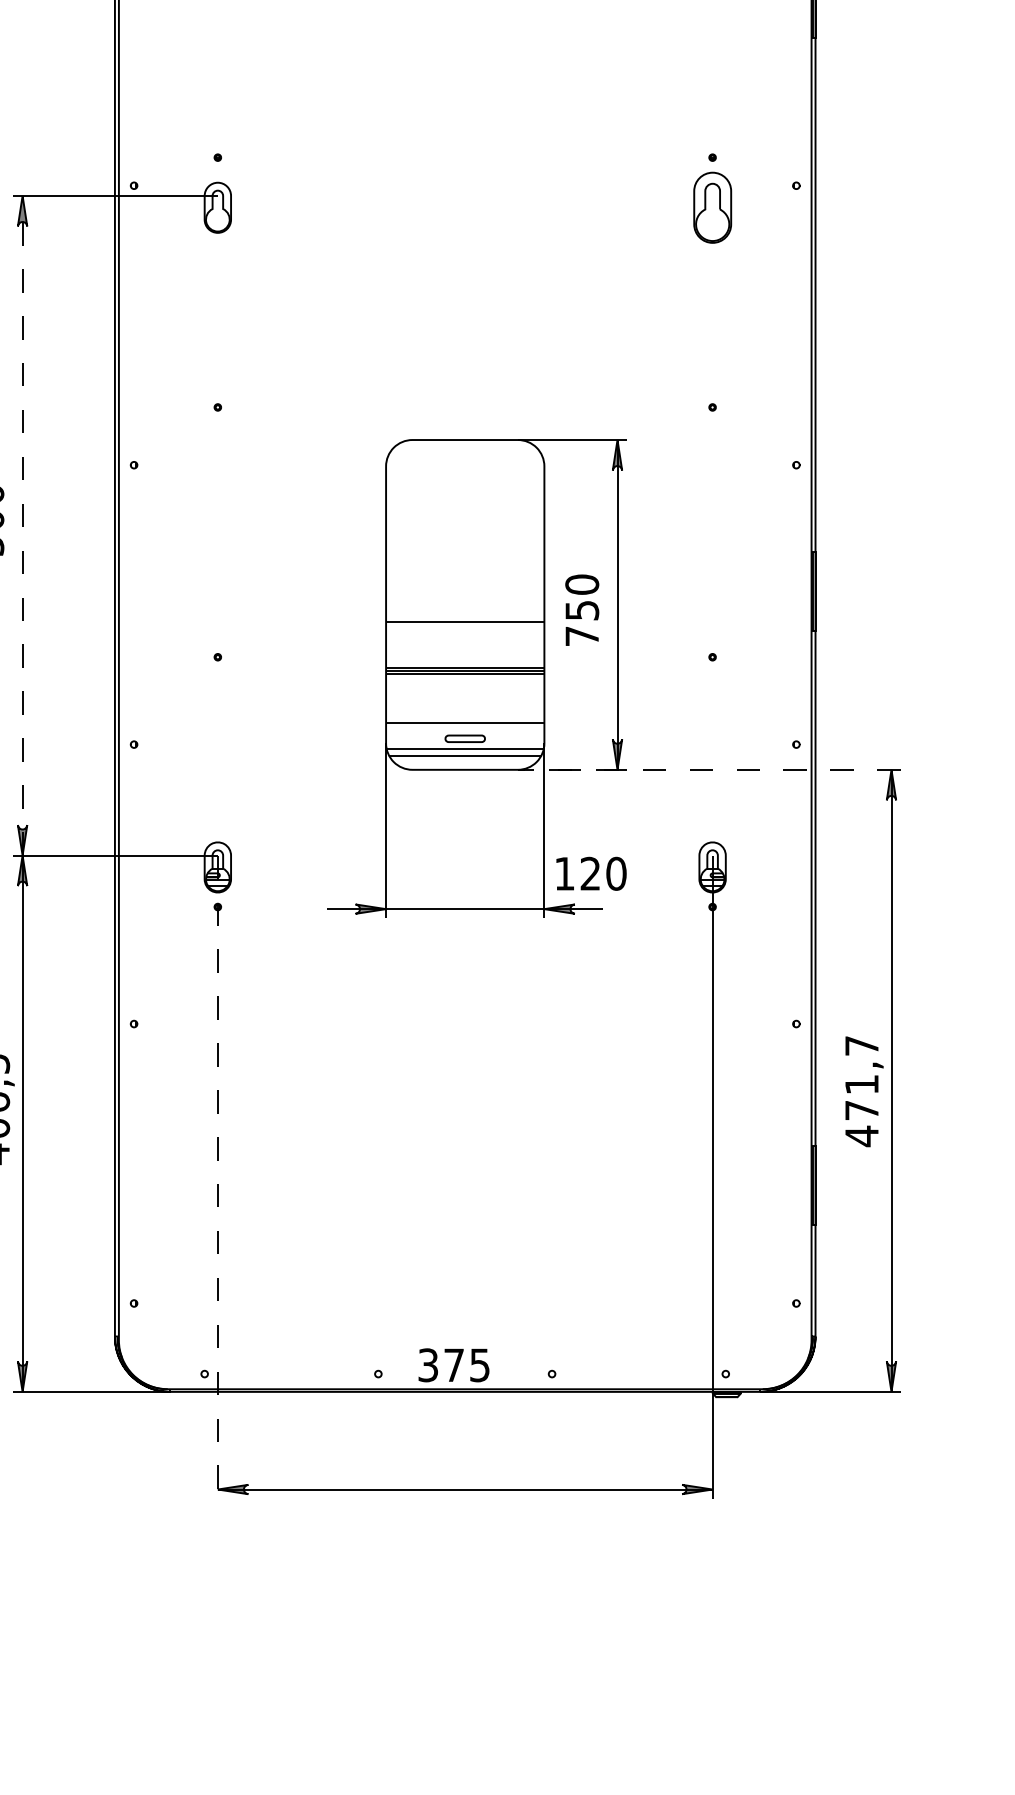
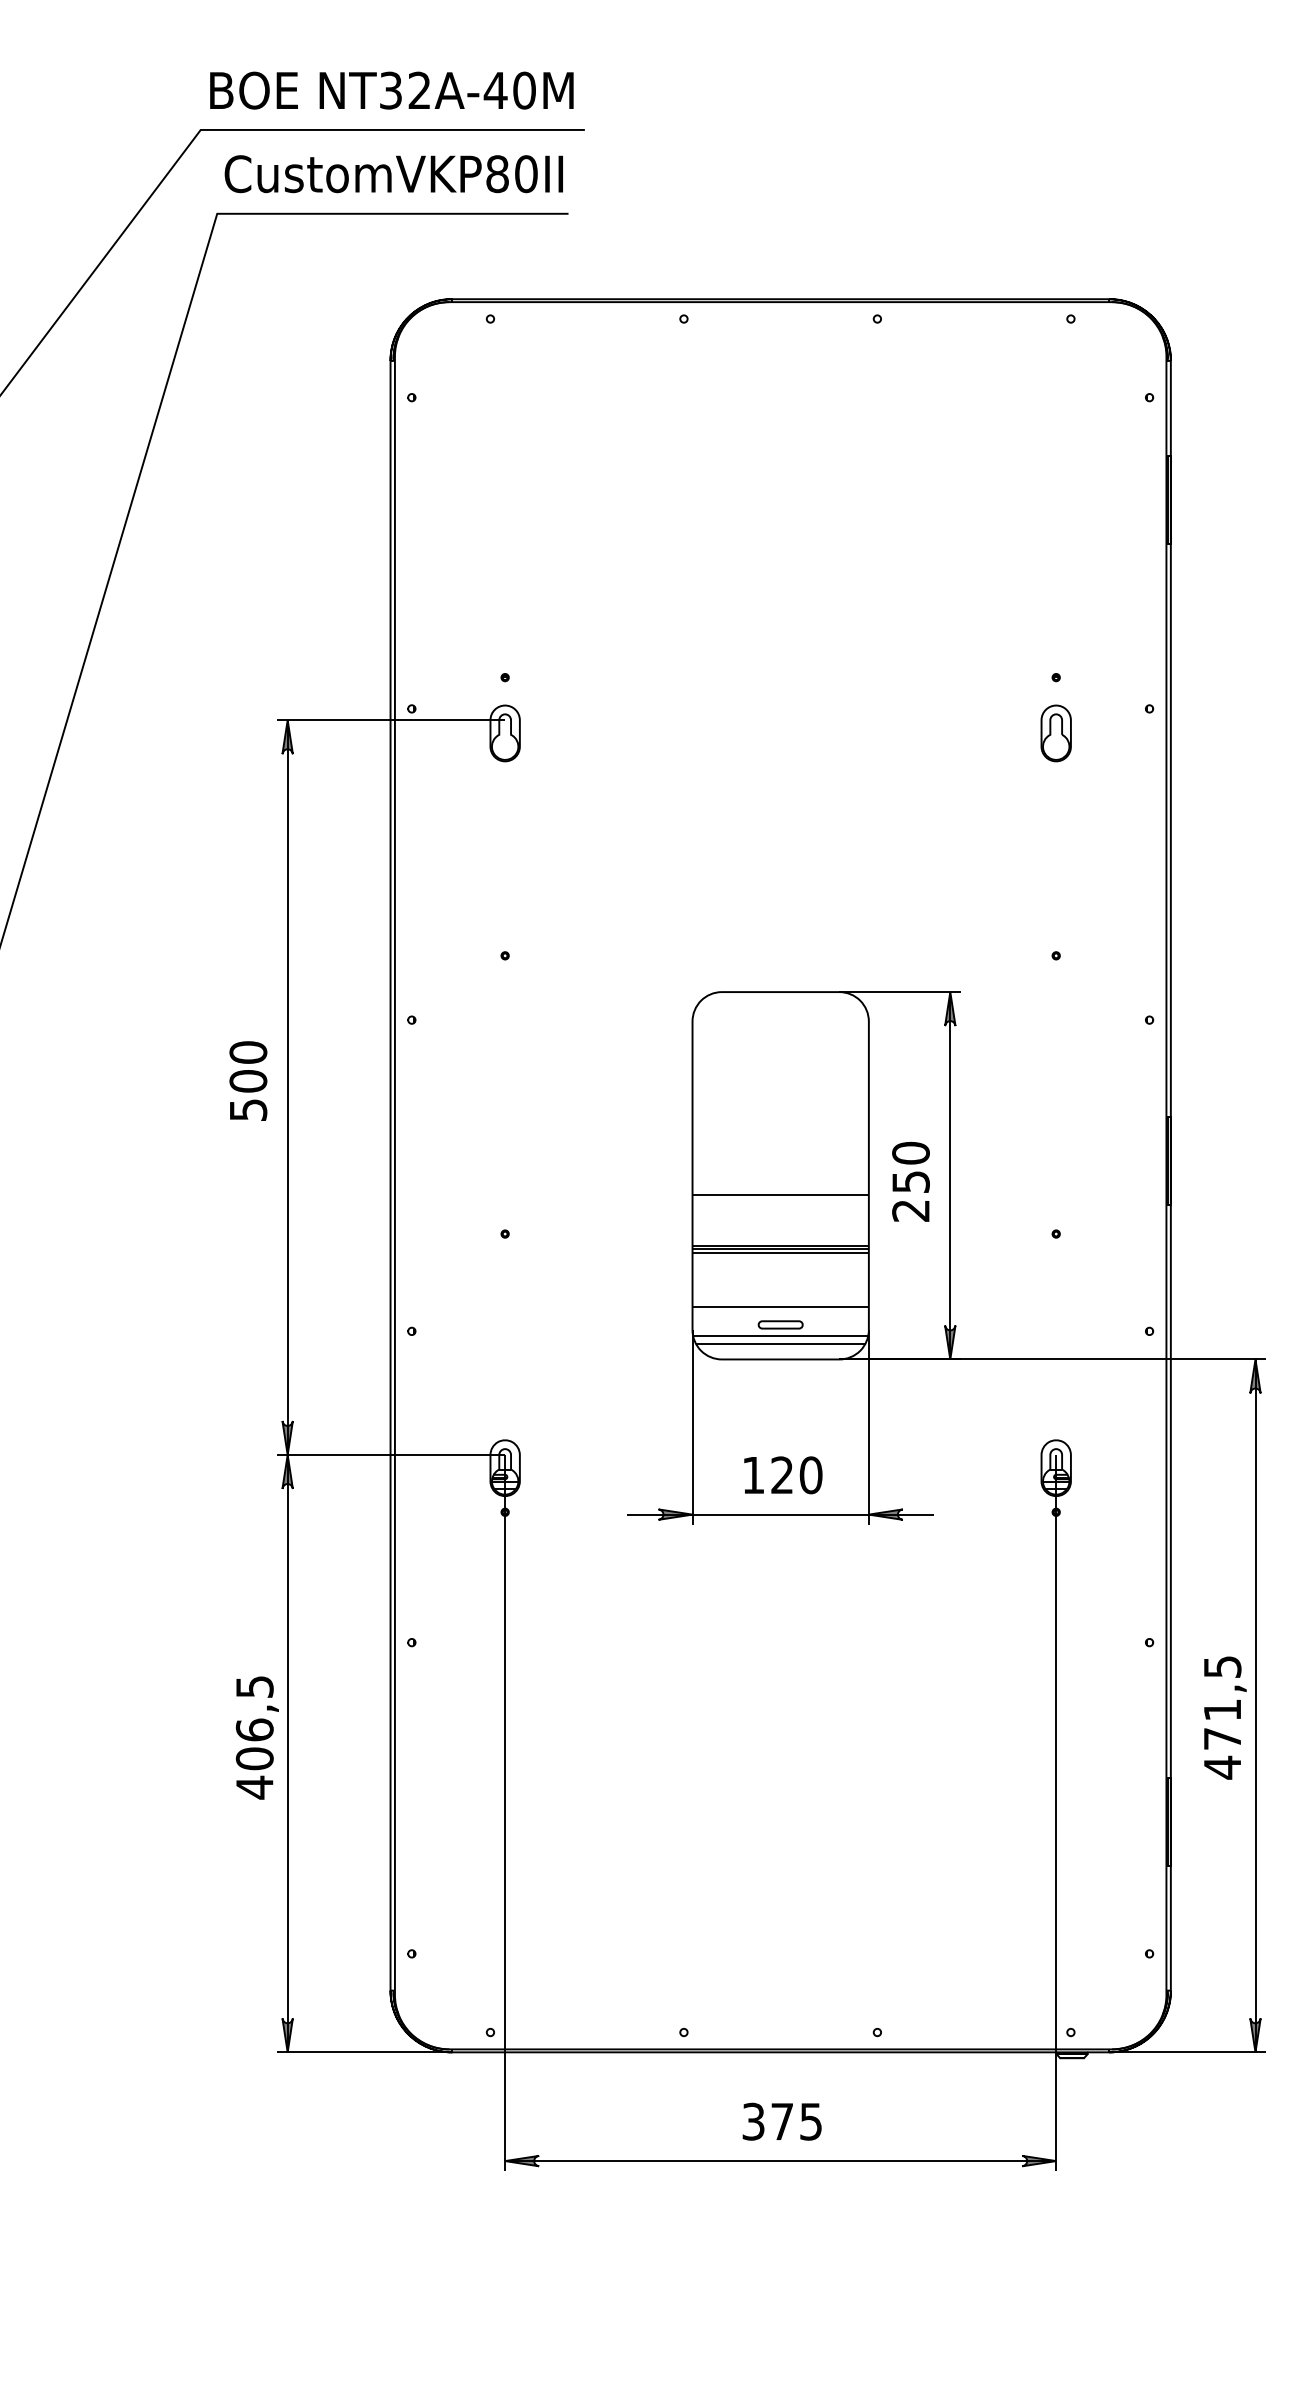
part: (711, 207) -> (1055, 733), size x0.71
line: (22, 525) -> (287, 1087), dashed -> solid
text: (581, 636) -> (910, 1210), 750 -> 250
line: (654, 769) -> (991, 1359), dashed -> solid
text: (591, 874) -> (783, 1475), moved
text: (861, 1045) -> (1222, 1666), 471,7 -> 471,5
line: (218, 1177) -> (505, 1813), dashed -> solid
text: (453, 1365) -> (781, 2121), moved

